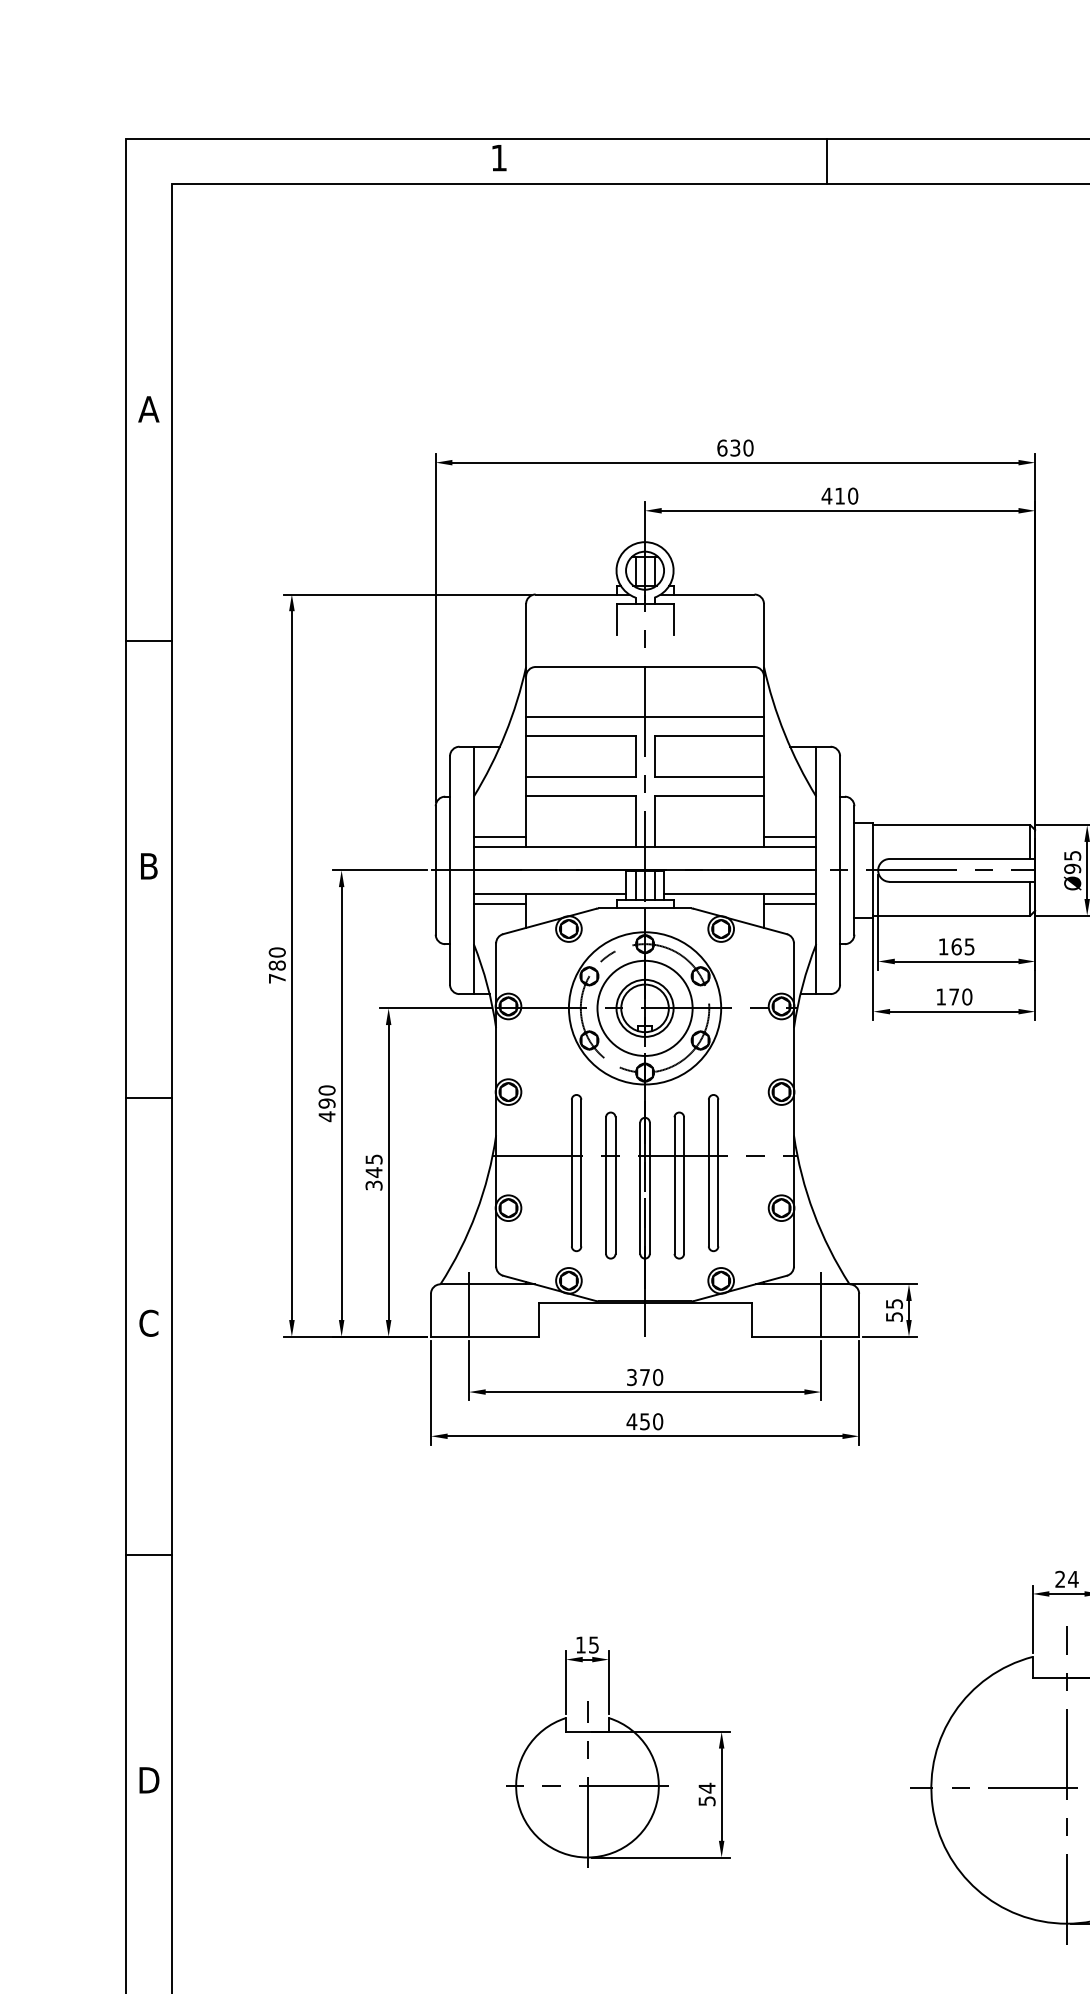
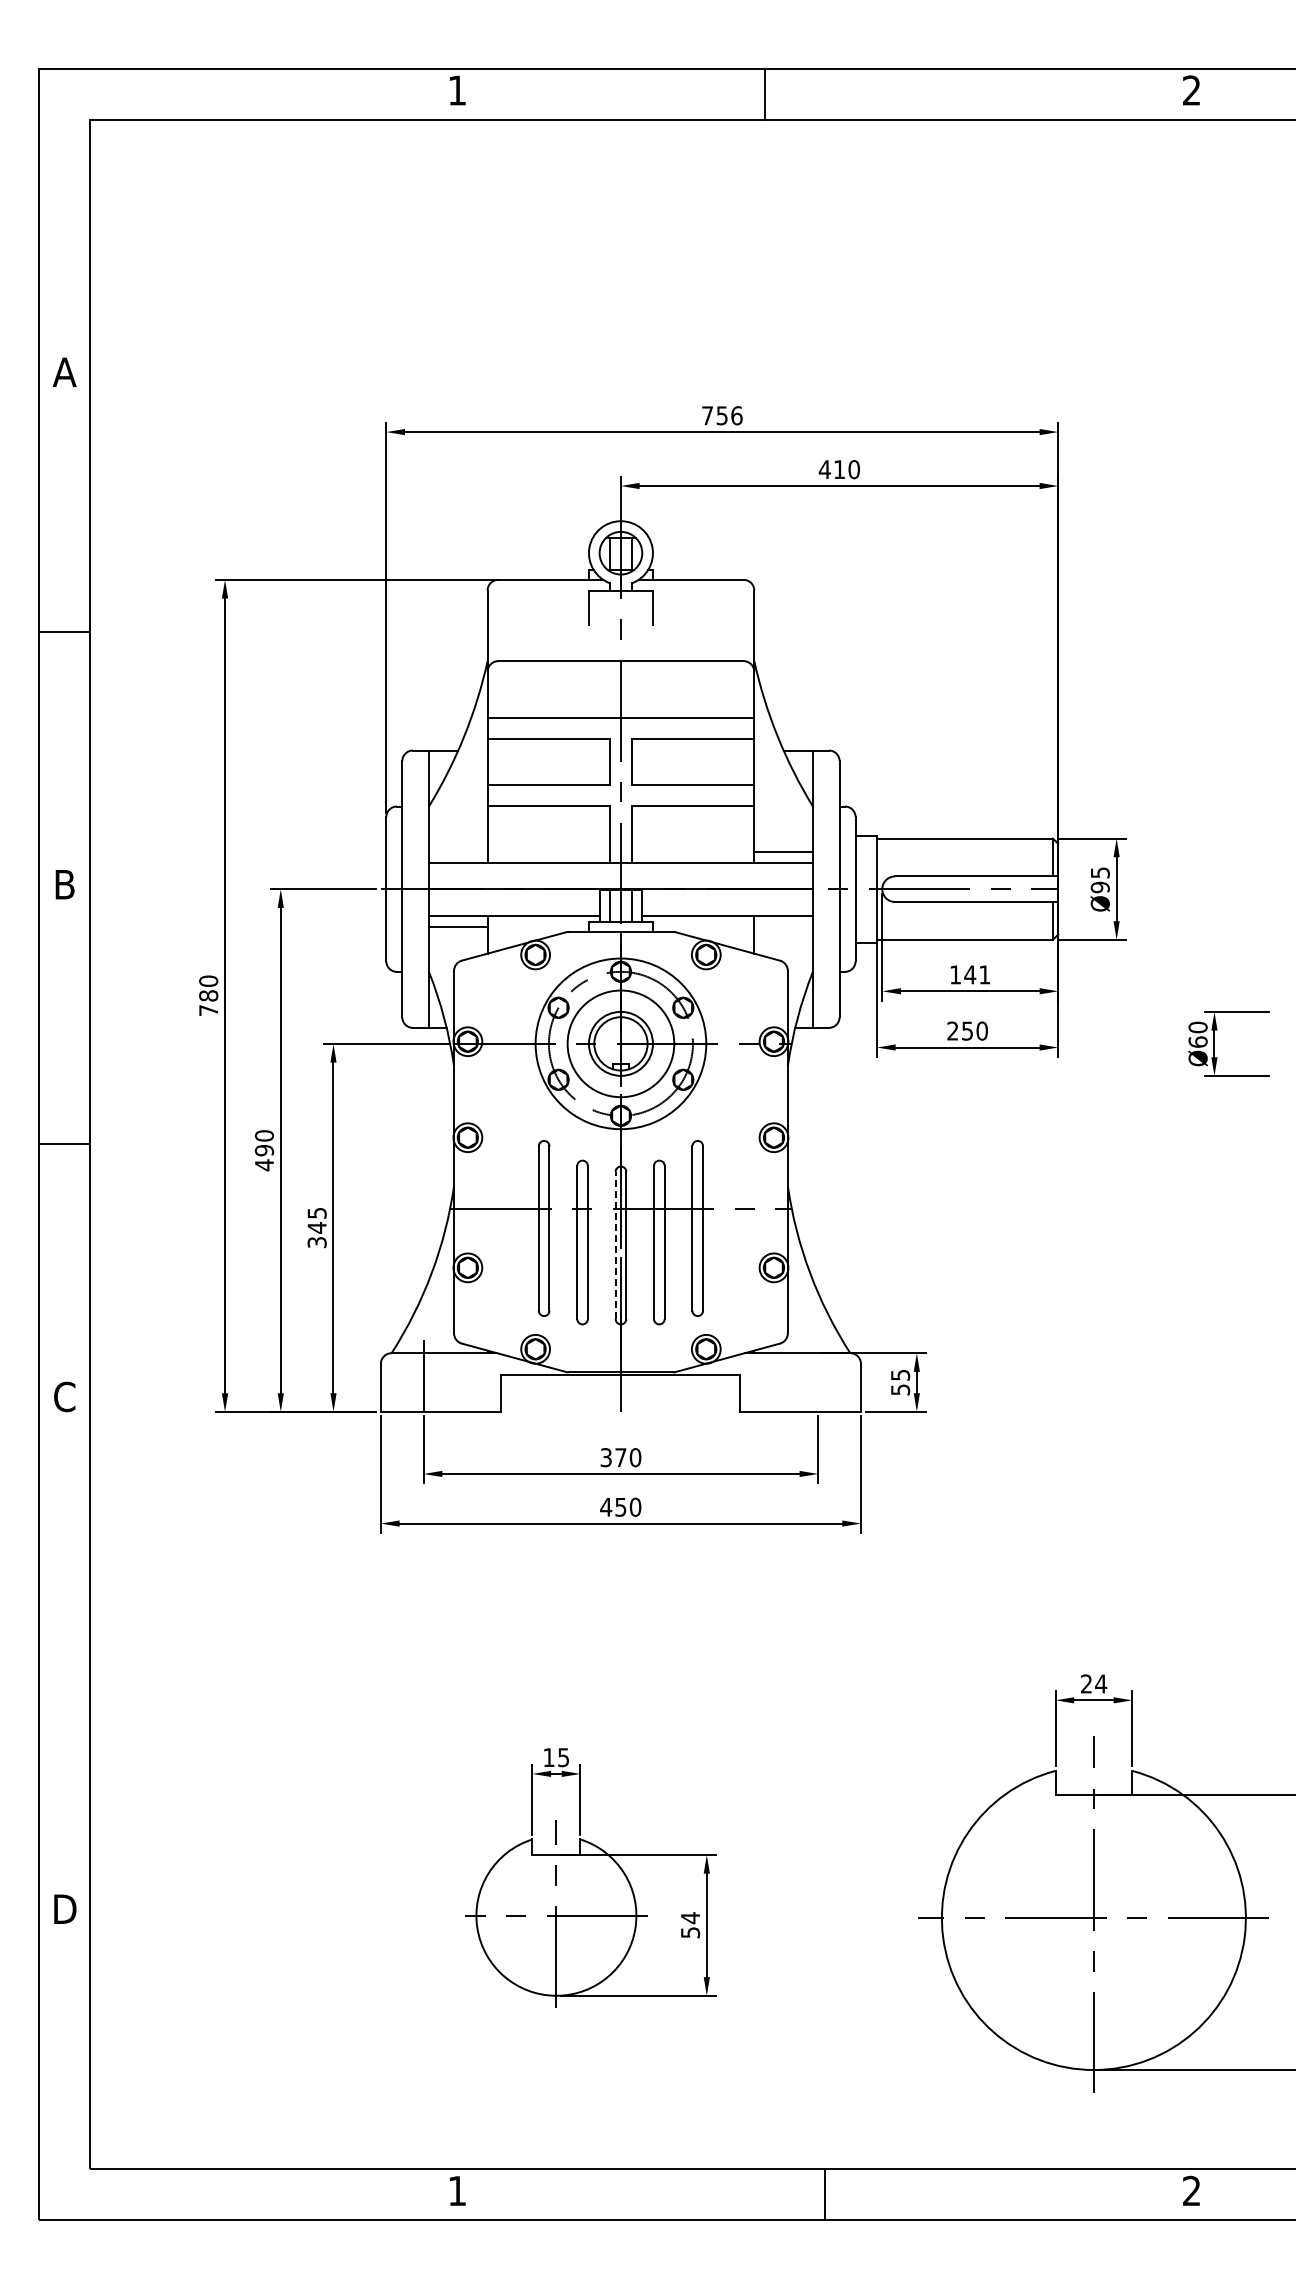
line: (826, 160) -> (764, 93), moved
text: (735, 447) -> (722, 415), 630 -> 756
line: (499, 836) -> (457, 851), removed
line: (790, 903) -> (783, 926), removed
text: (963, 946) -> (977, 974), 165 -> 141
text: (947, 996) -> (959, 1030), 170 -> 250
line: (640, 1188) -> (615, 1245), solid -> dashed
line: (821, 1304) -> (818, 1375), removed
line: (148, 1554) -> (64, 1656), removed

